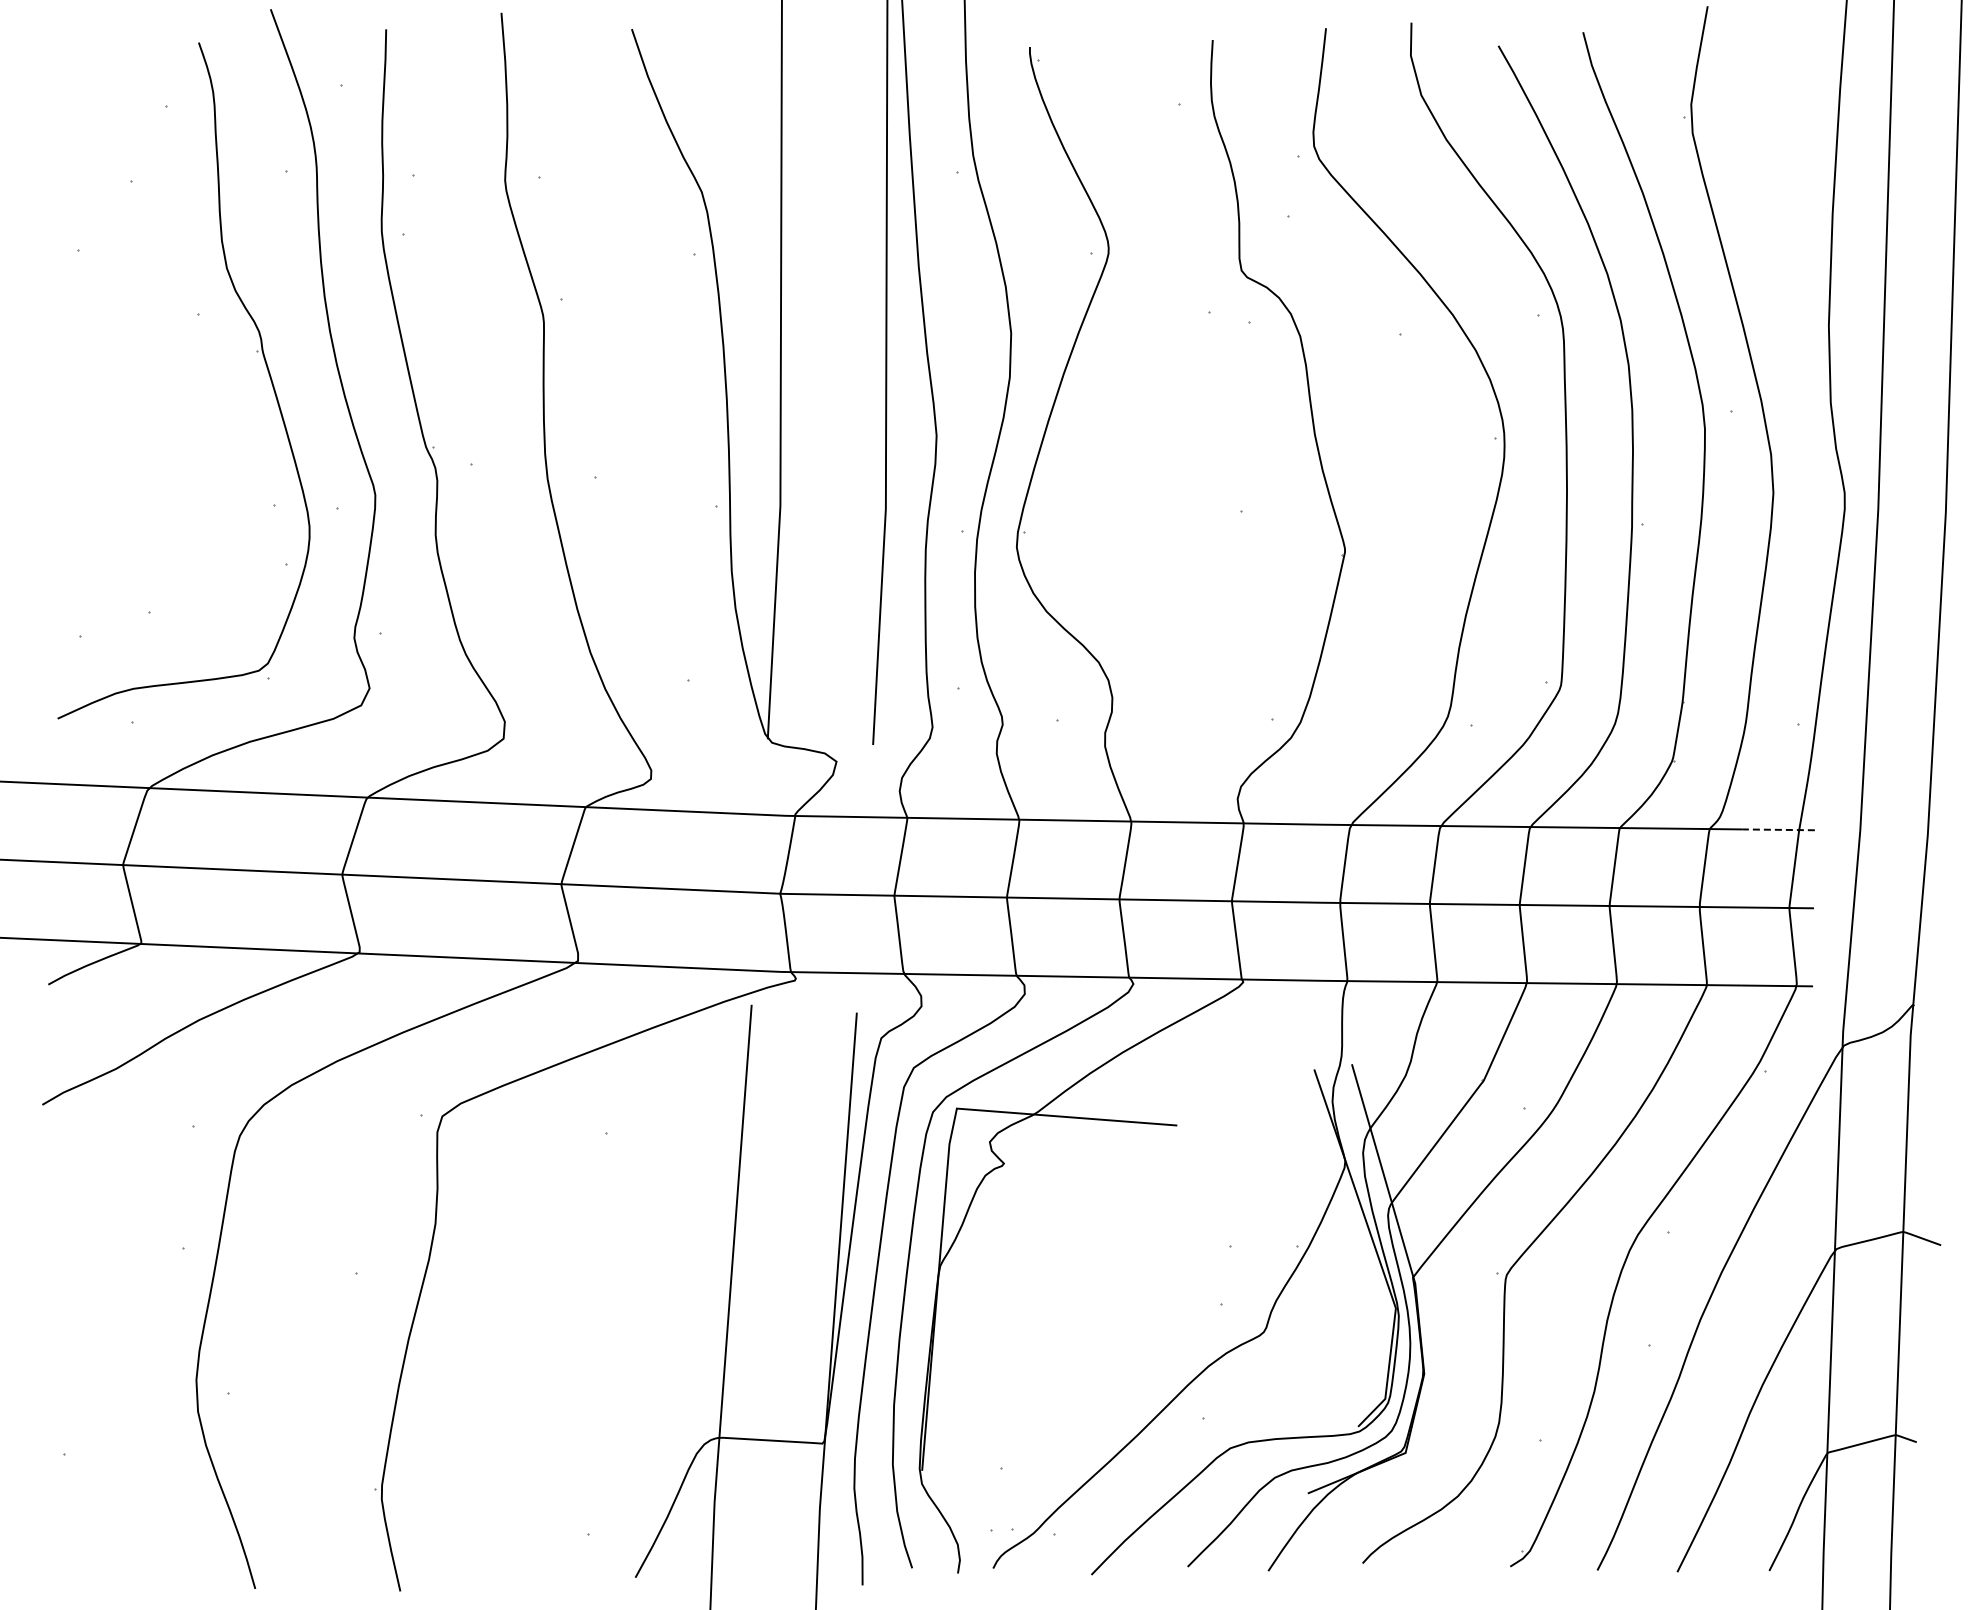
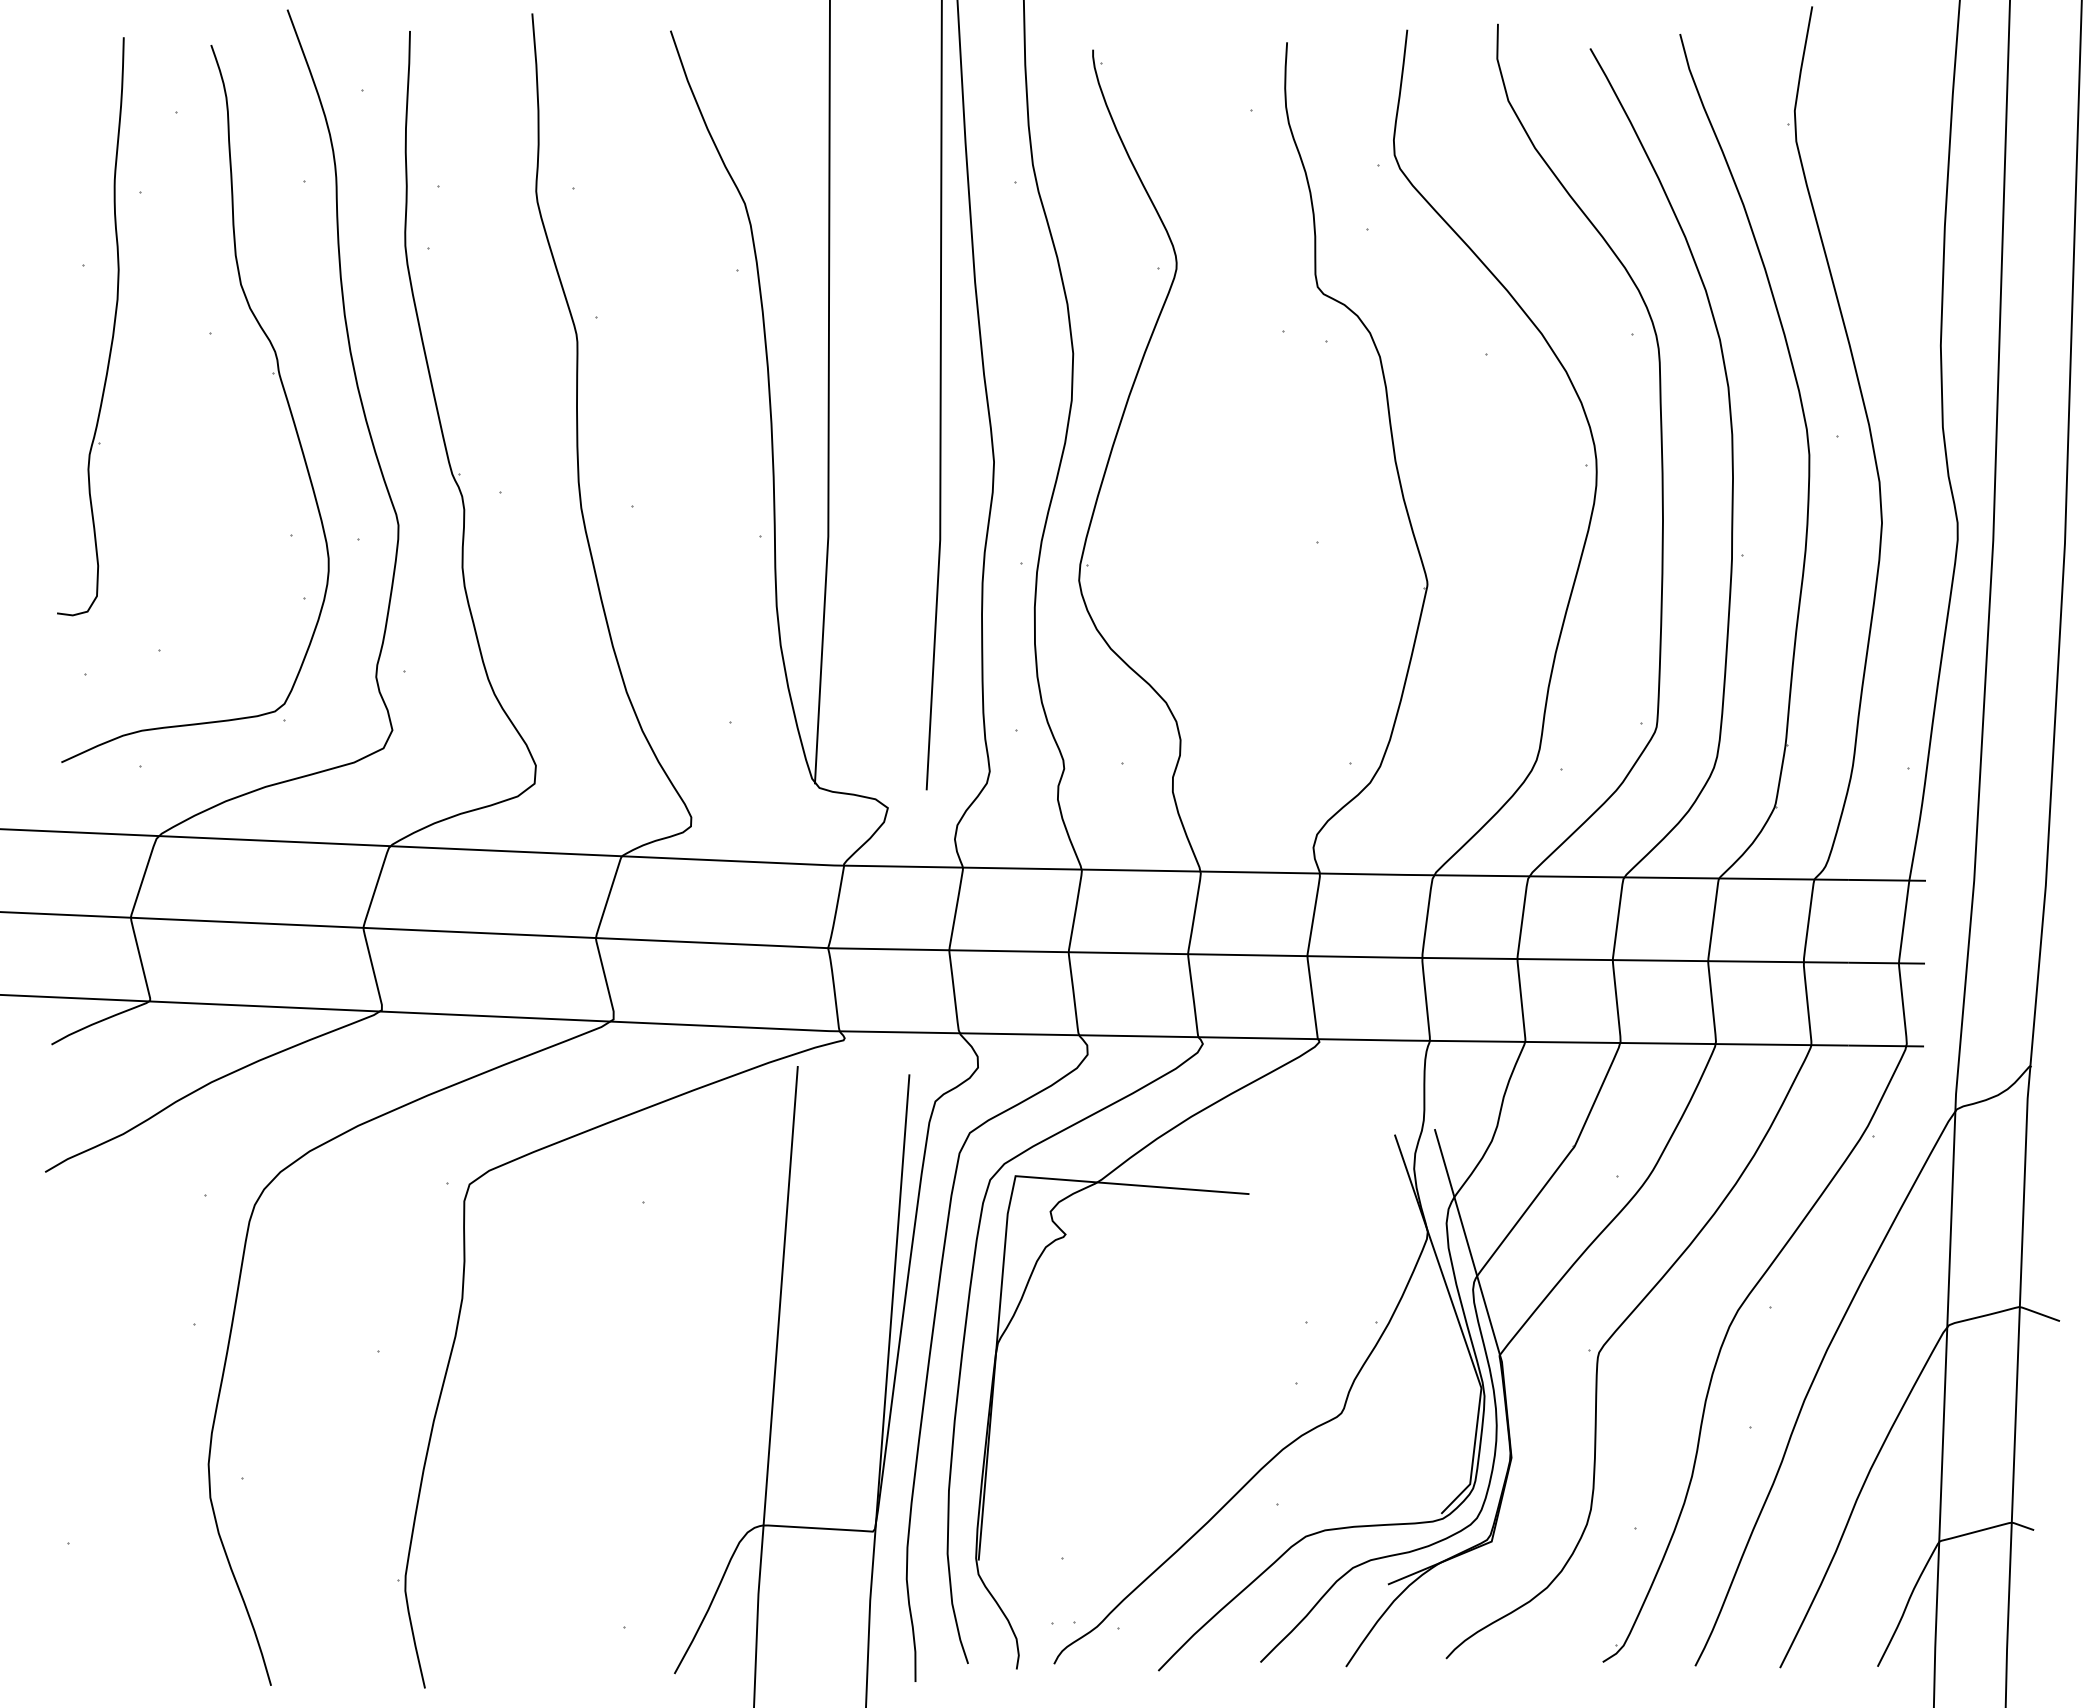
part: (105, 313) -> (112, 332), added
line: (1778, 829) -> (1887, 879), dashed -> solid

